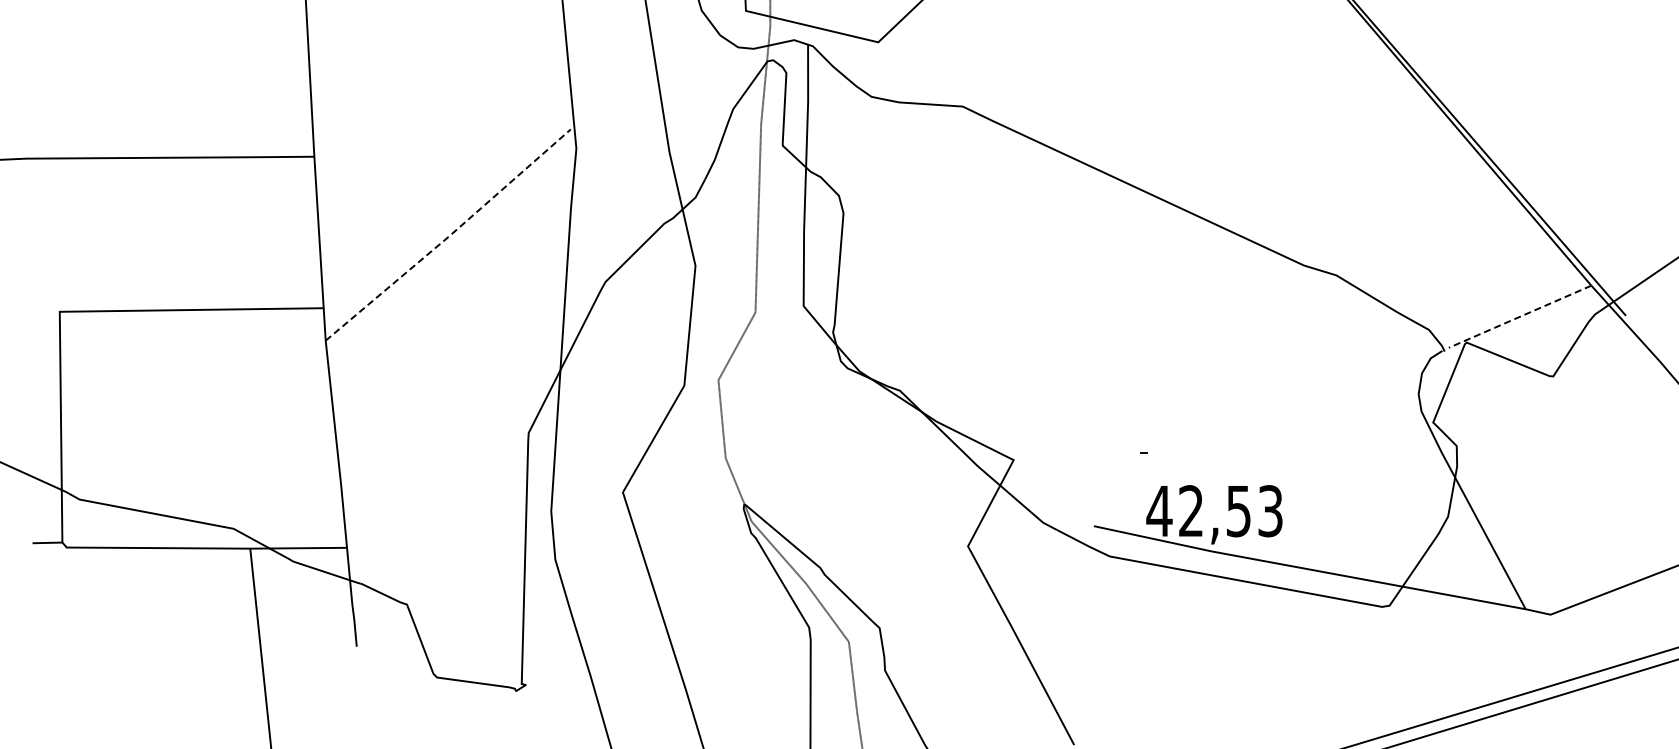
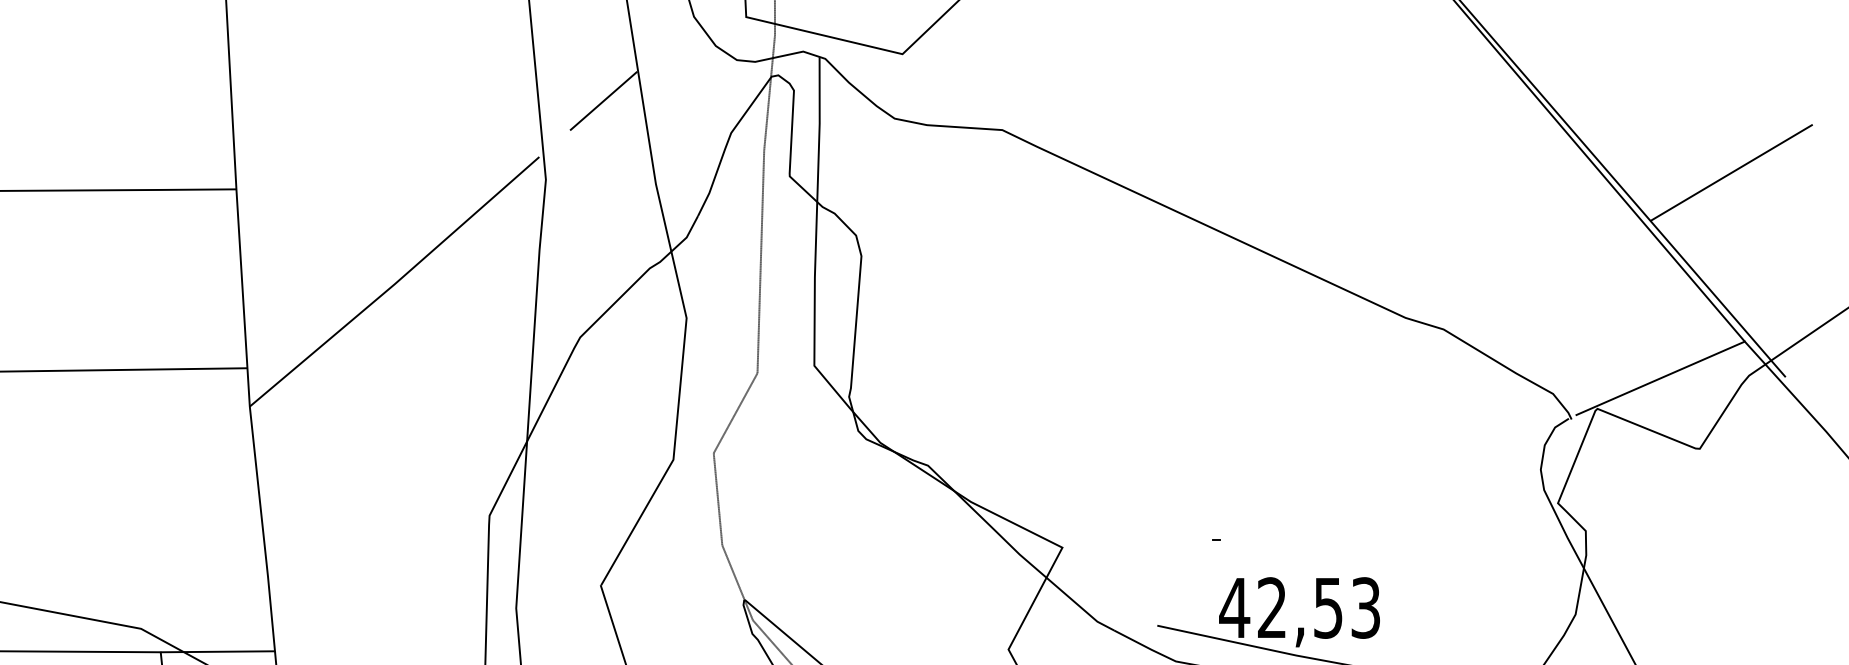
line: (625, 81) -> (603, 100), added
line: (1580, 142) -> (1731, 172), added
line: (449, 236) -> (396, 283), dashed -> solid
line: (1520, 316) -> (1661, 378), dashed -> solid

